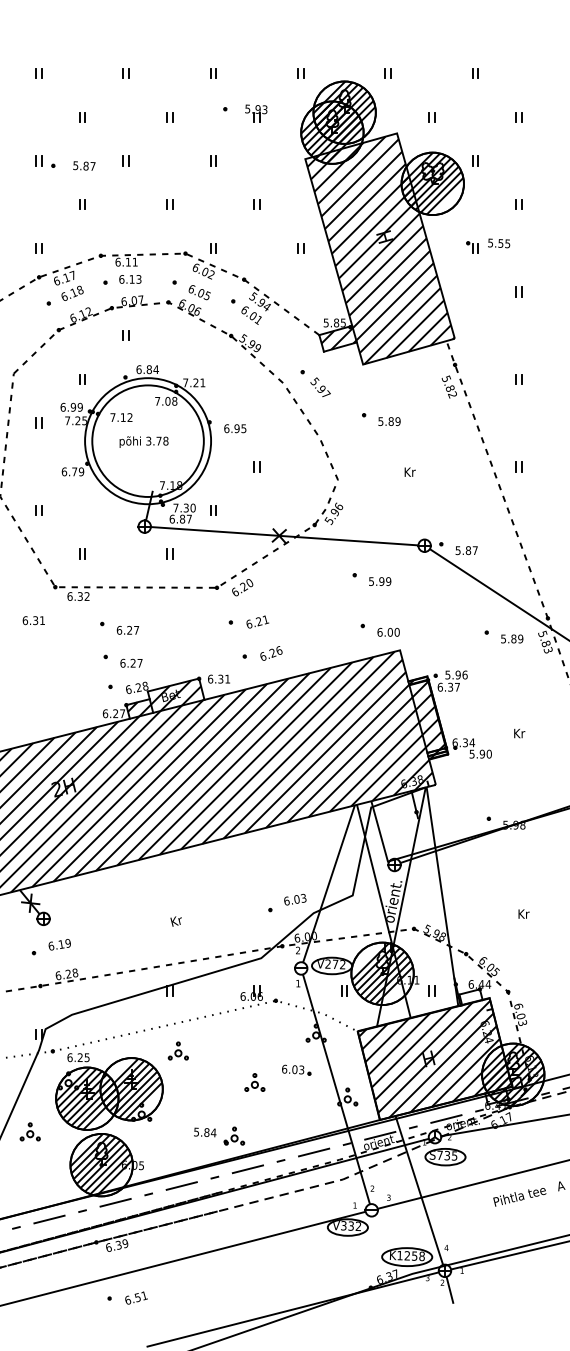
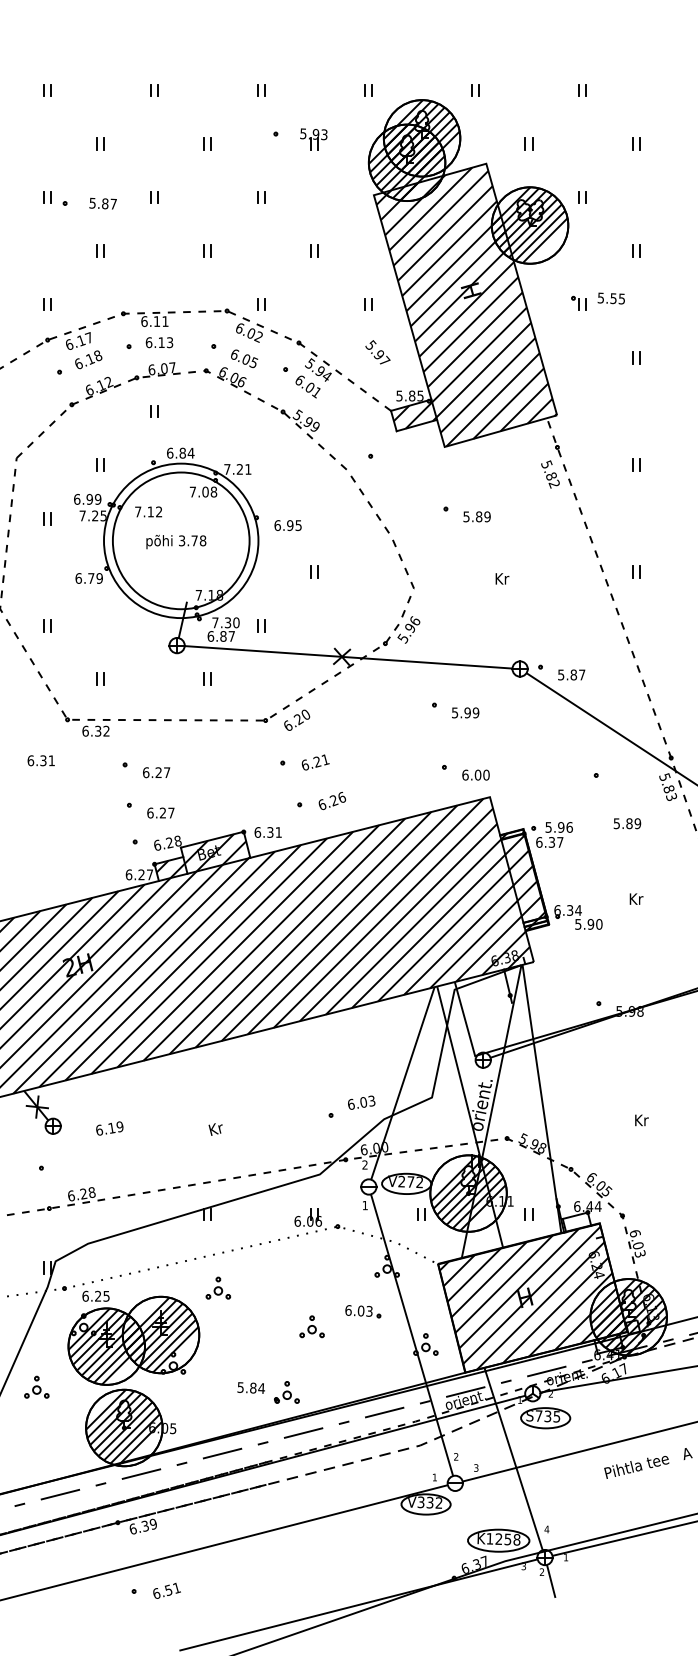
text: (320, 387) -> (377, 352), moved
text: (512, 638) -> (627, 823), moved
text: (59, 944) -> (109, 1128), moved

